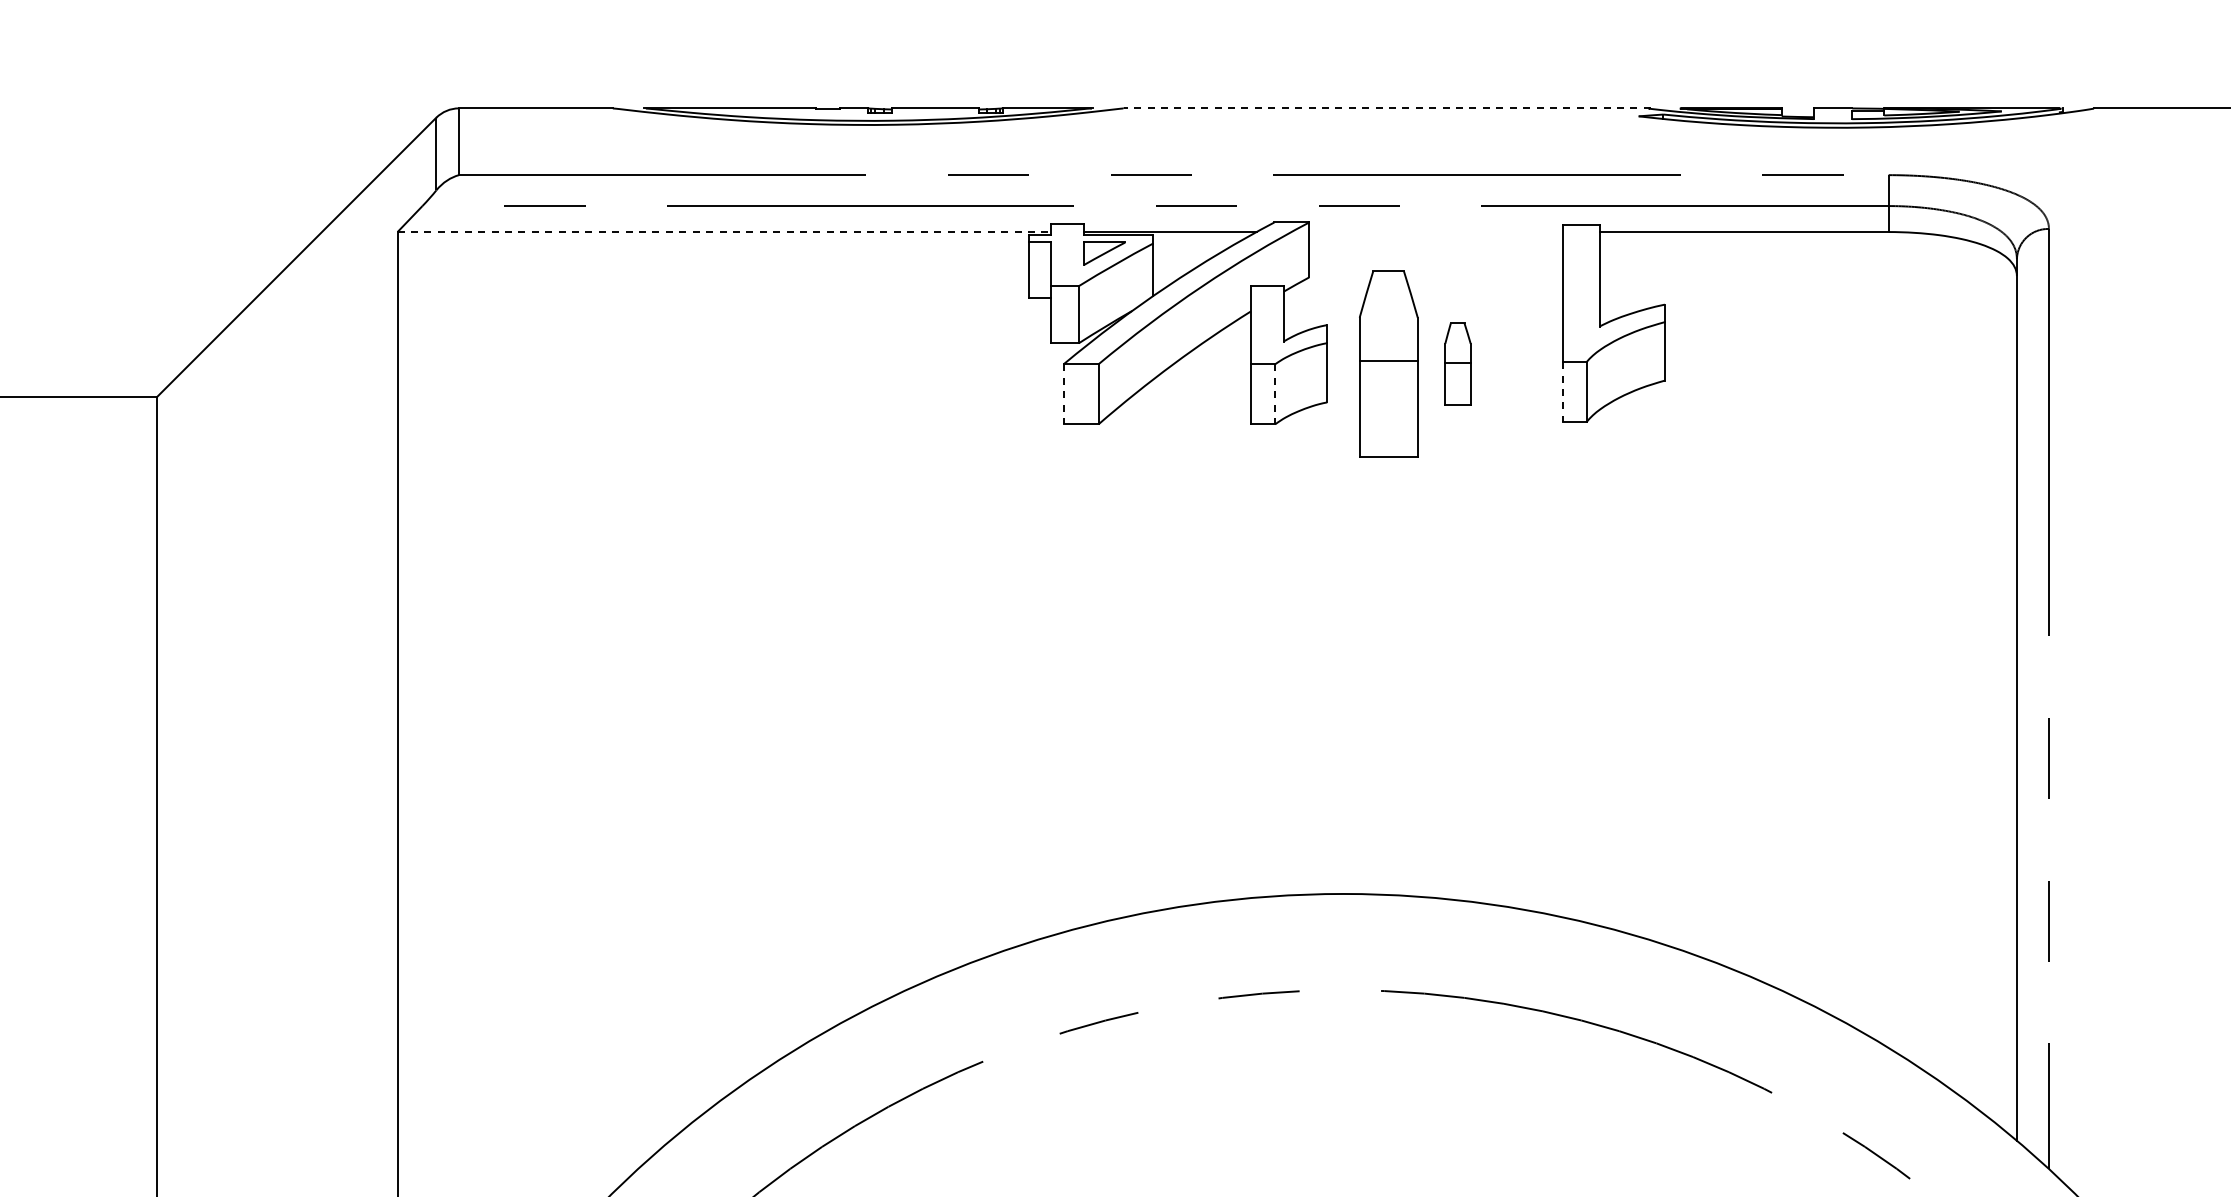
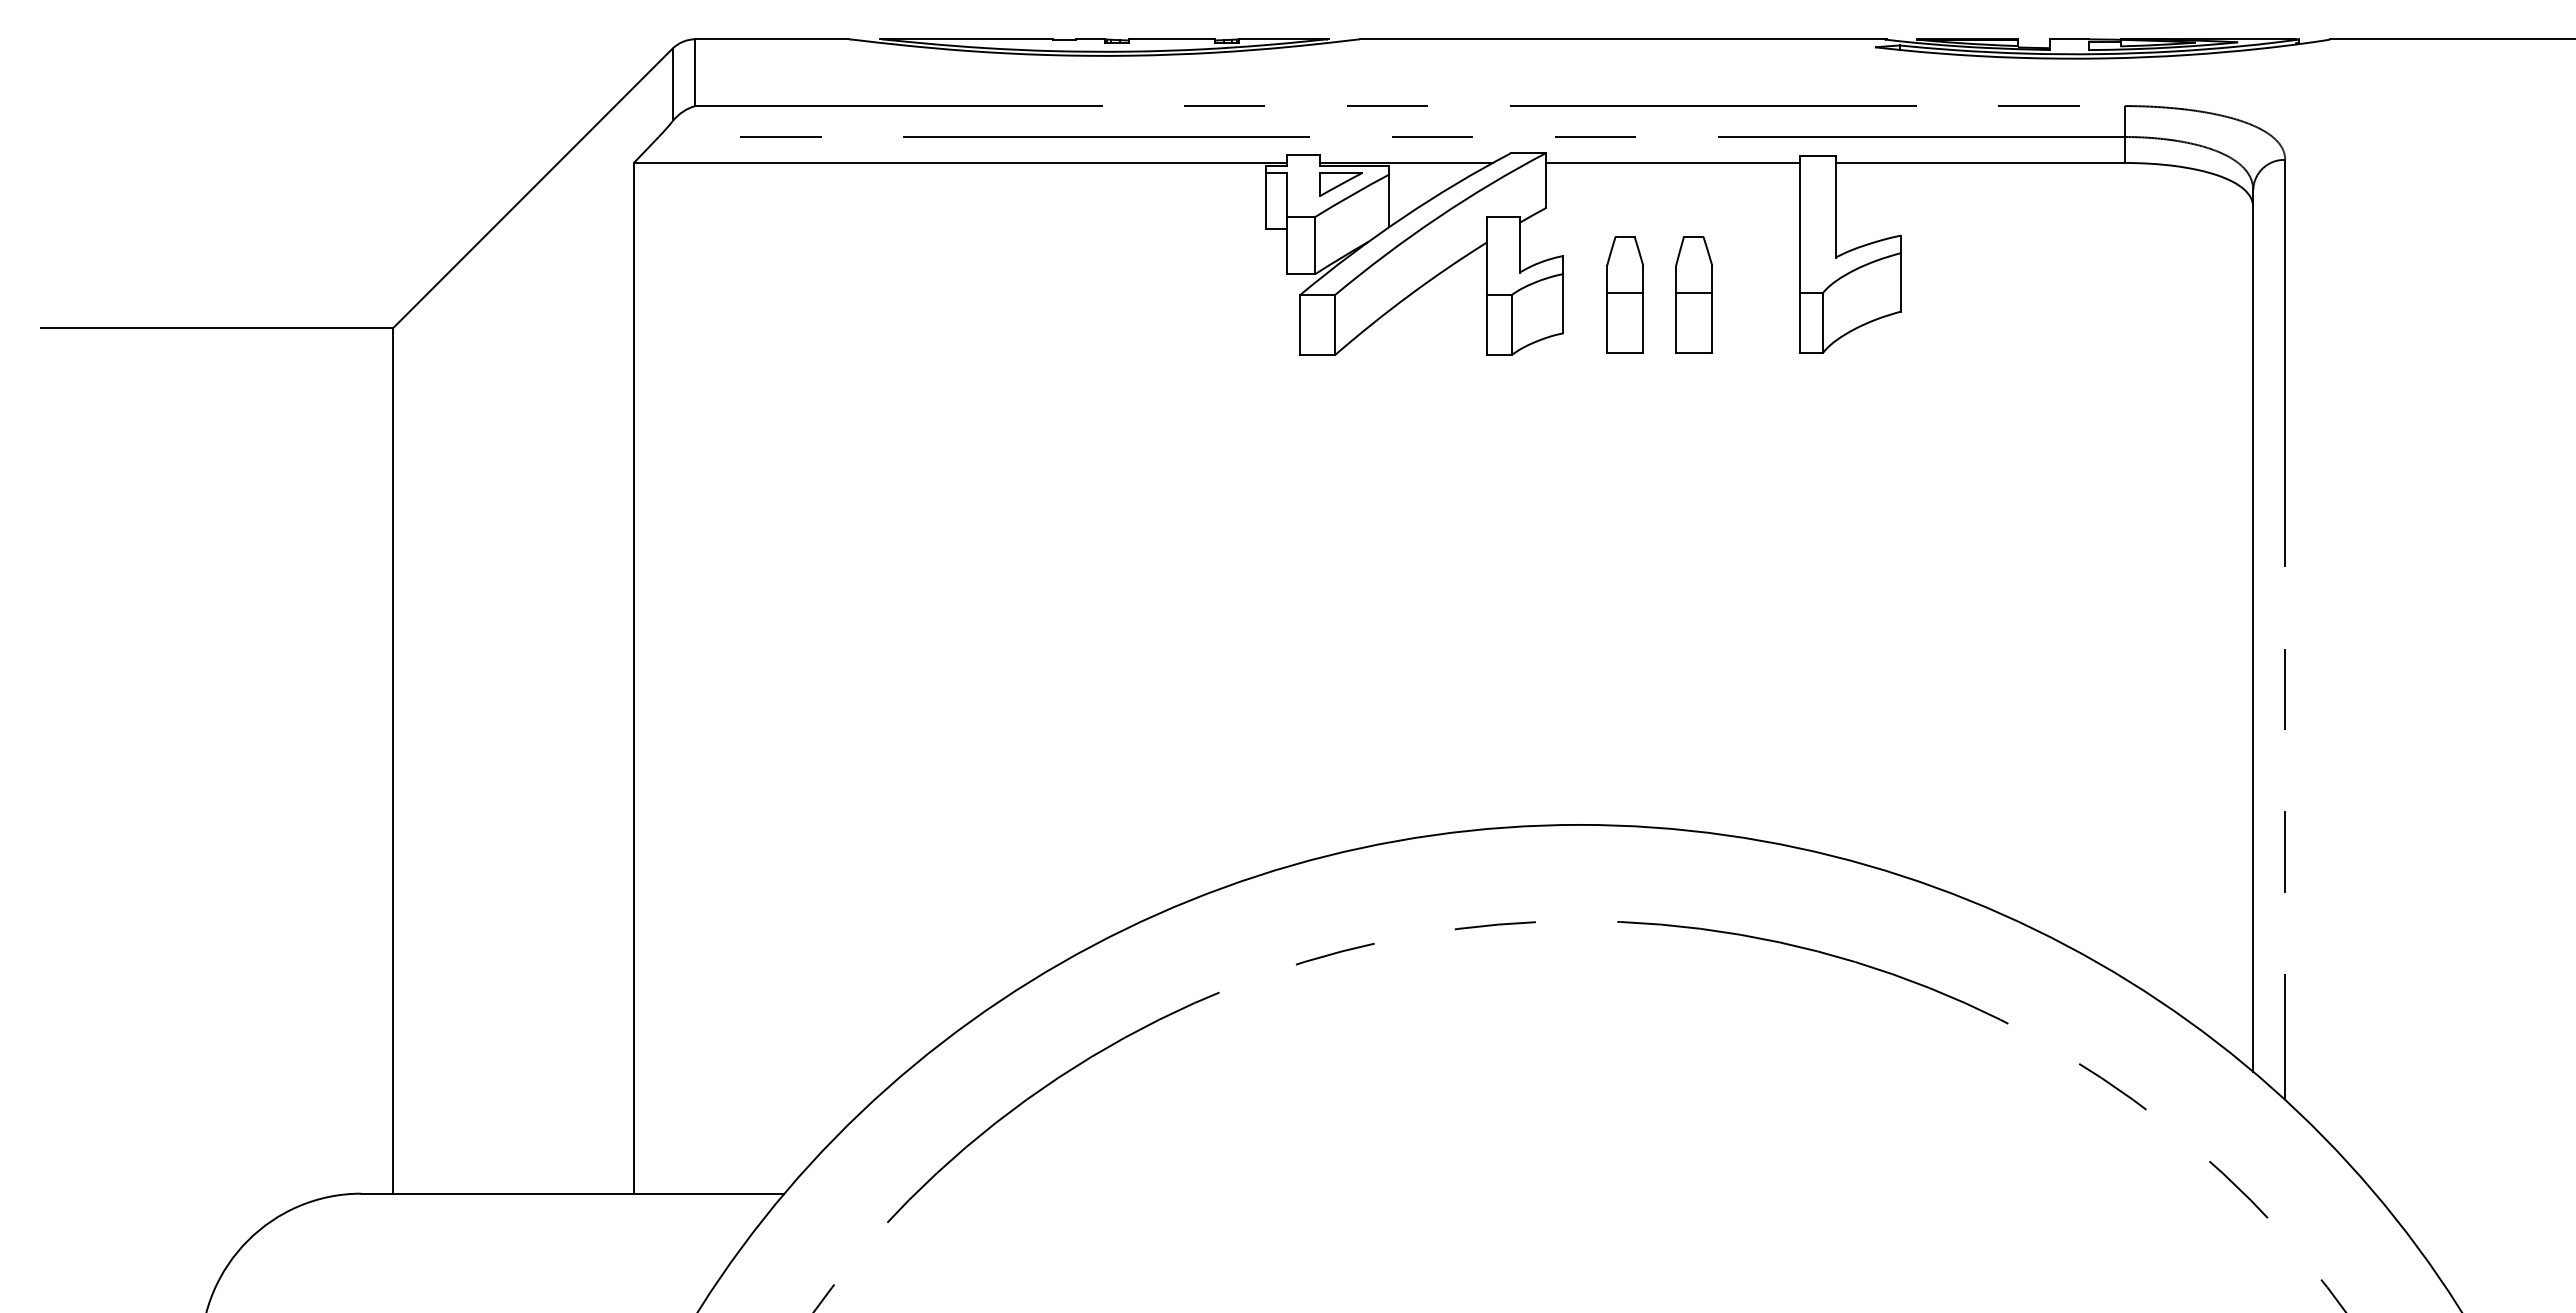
line: (1387, 108) -> (1623, 39), dashed -> solid
line: (724, 231) -> (960, 162), dashed -> solid
line: (1436, 231) -> (1672, 162), added
part: (1389, 363) -> (1625, 294), size x0.62
part: (1458, 363) -> (1694, 294), size x1.43
line: (1563, 392) -> (1799, 323), dashed -> solid
line: (1063, 394) -> (1299, 325), dashed -> solid
line: (1275, 394) -> (1511, 325), dashed -> solid

